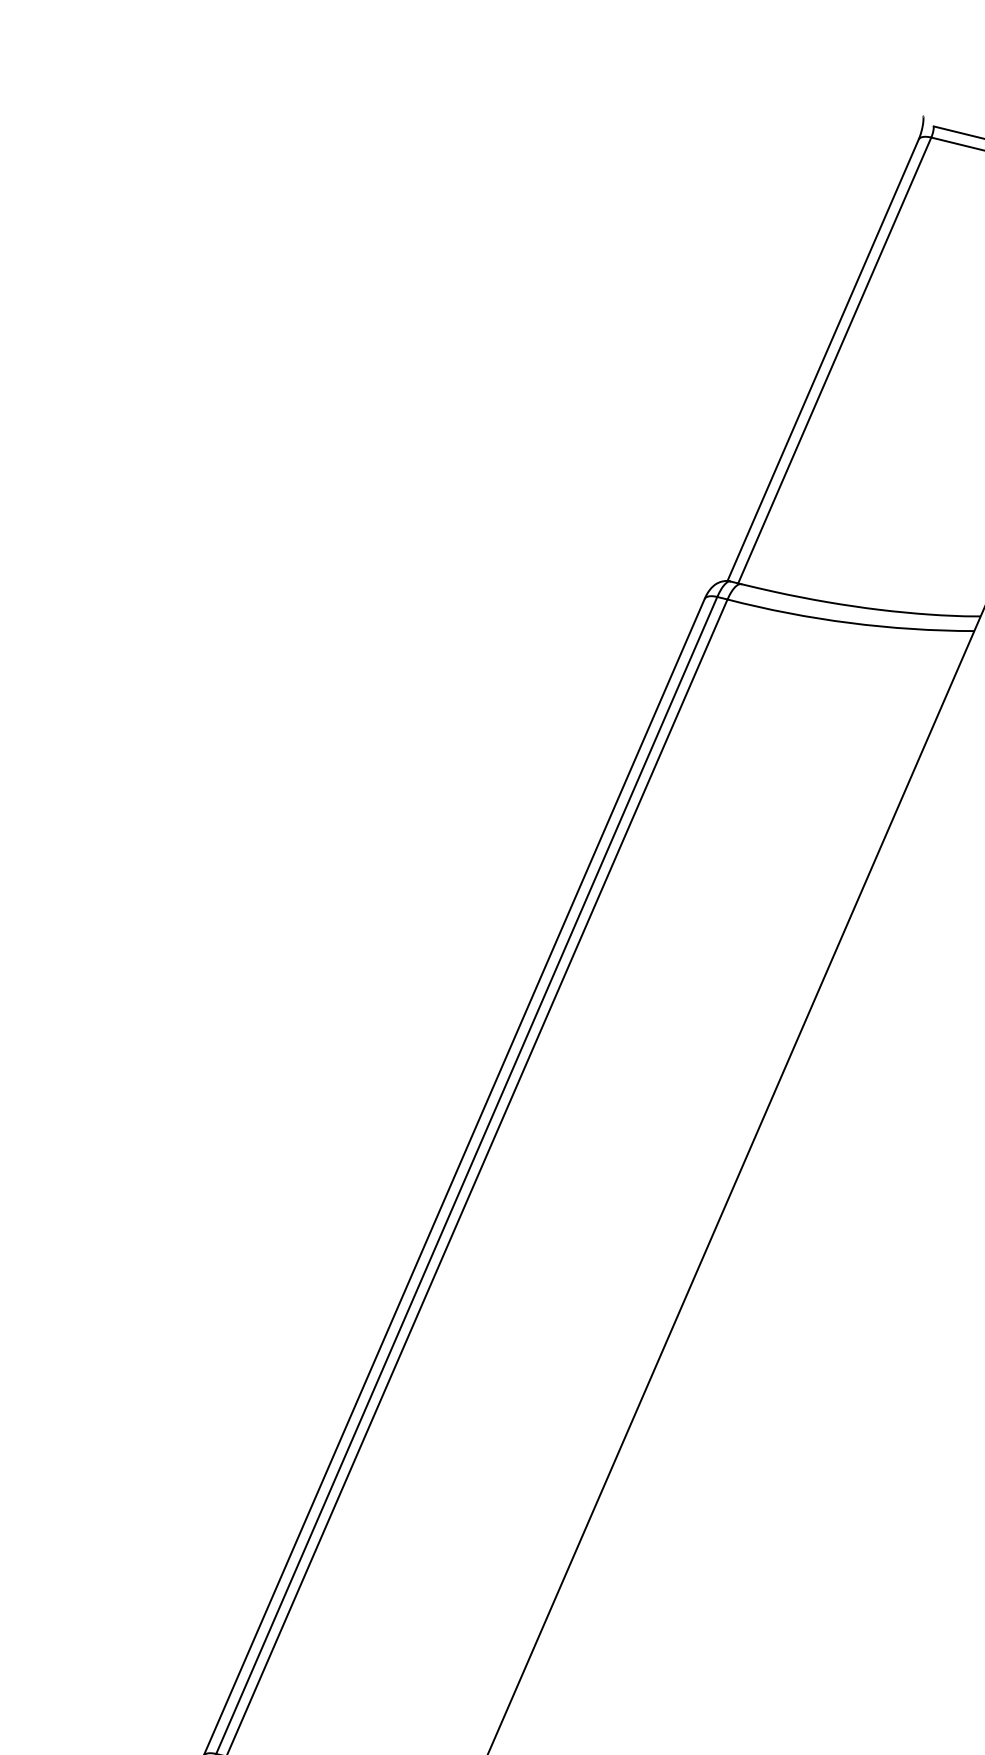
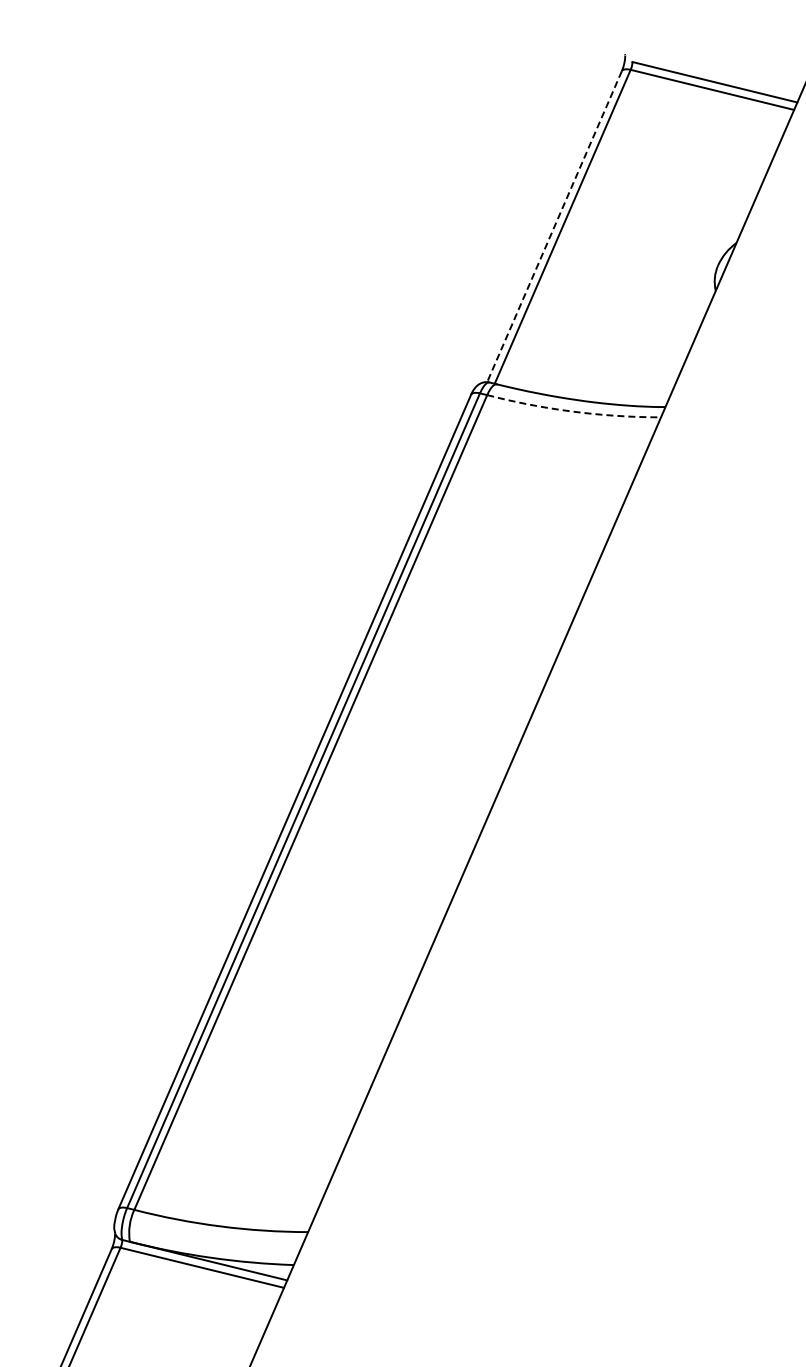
line: (823, 360) -> (554, 226), solid -> dashed
arc: (850, 622) -> (573, 411), solid -> dashed

